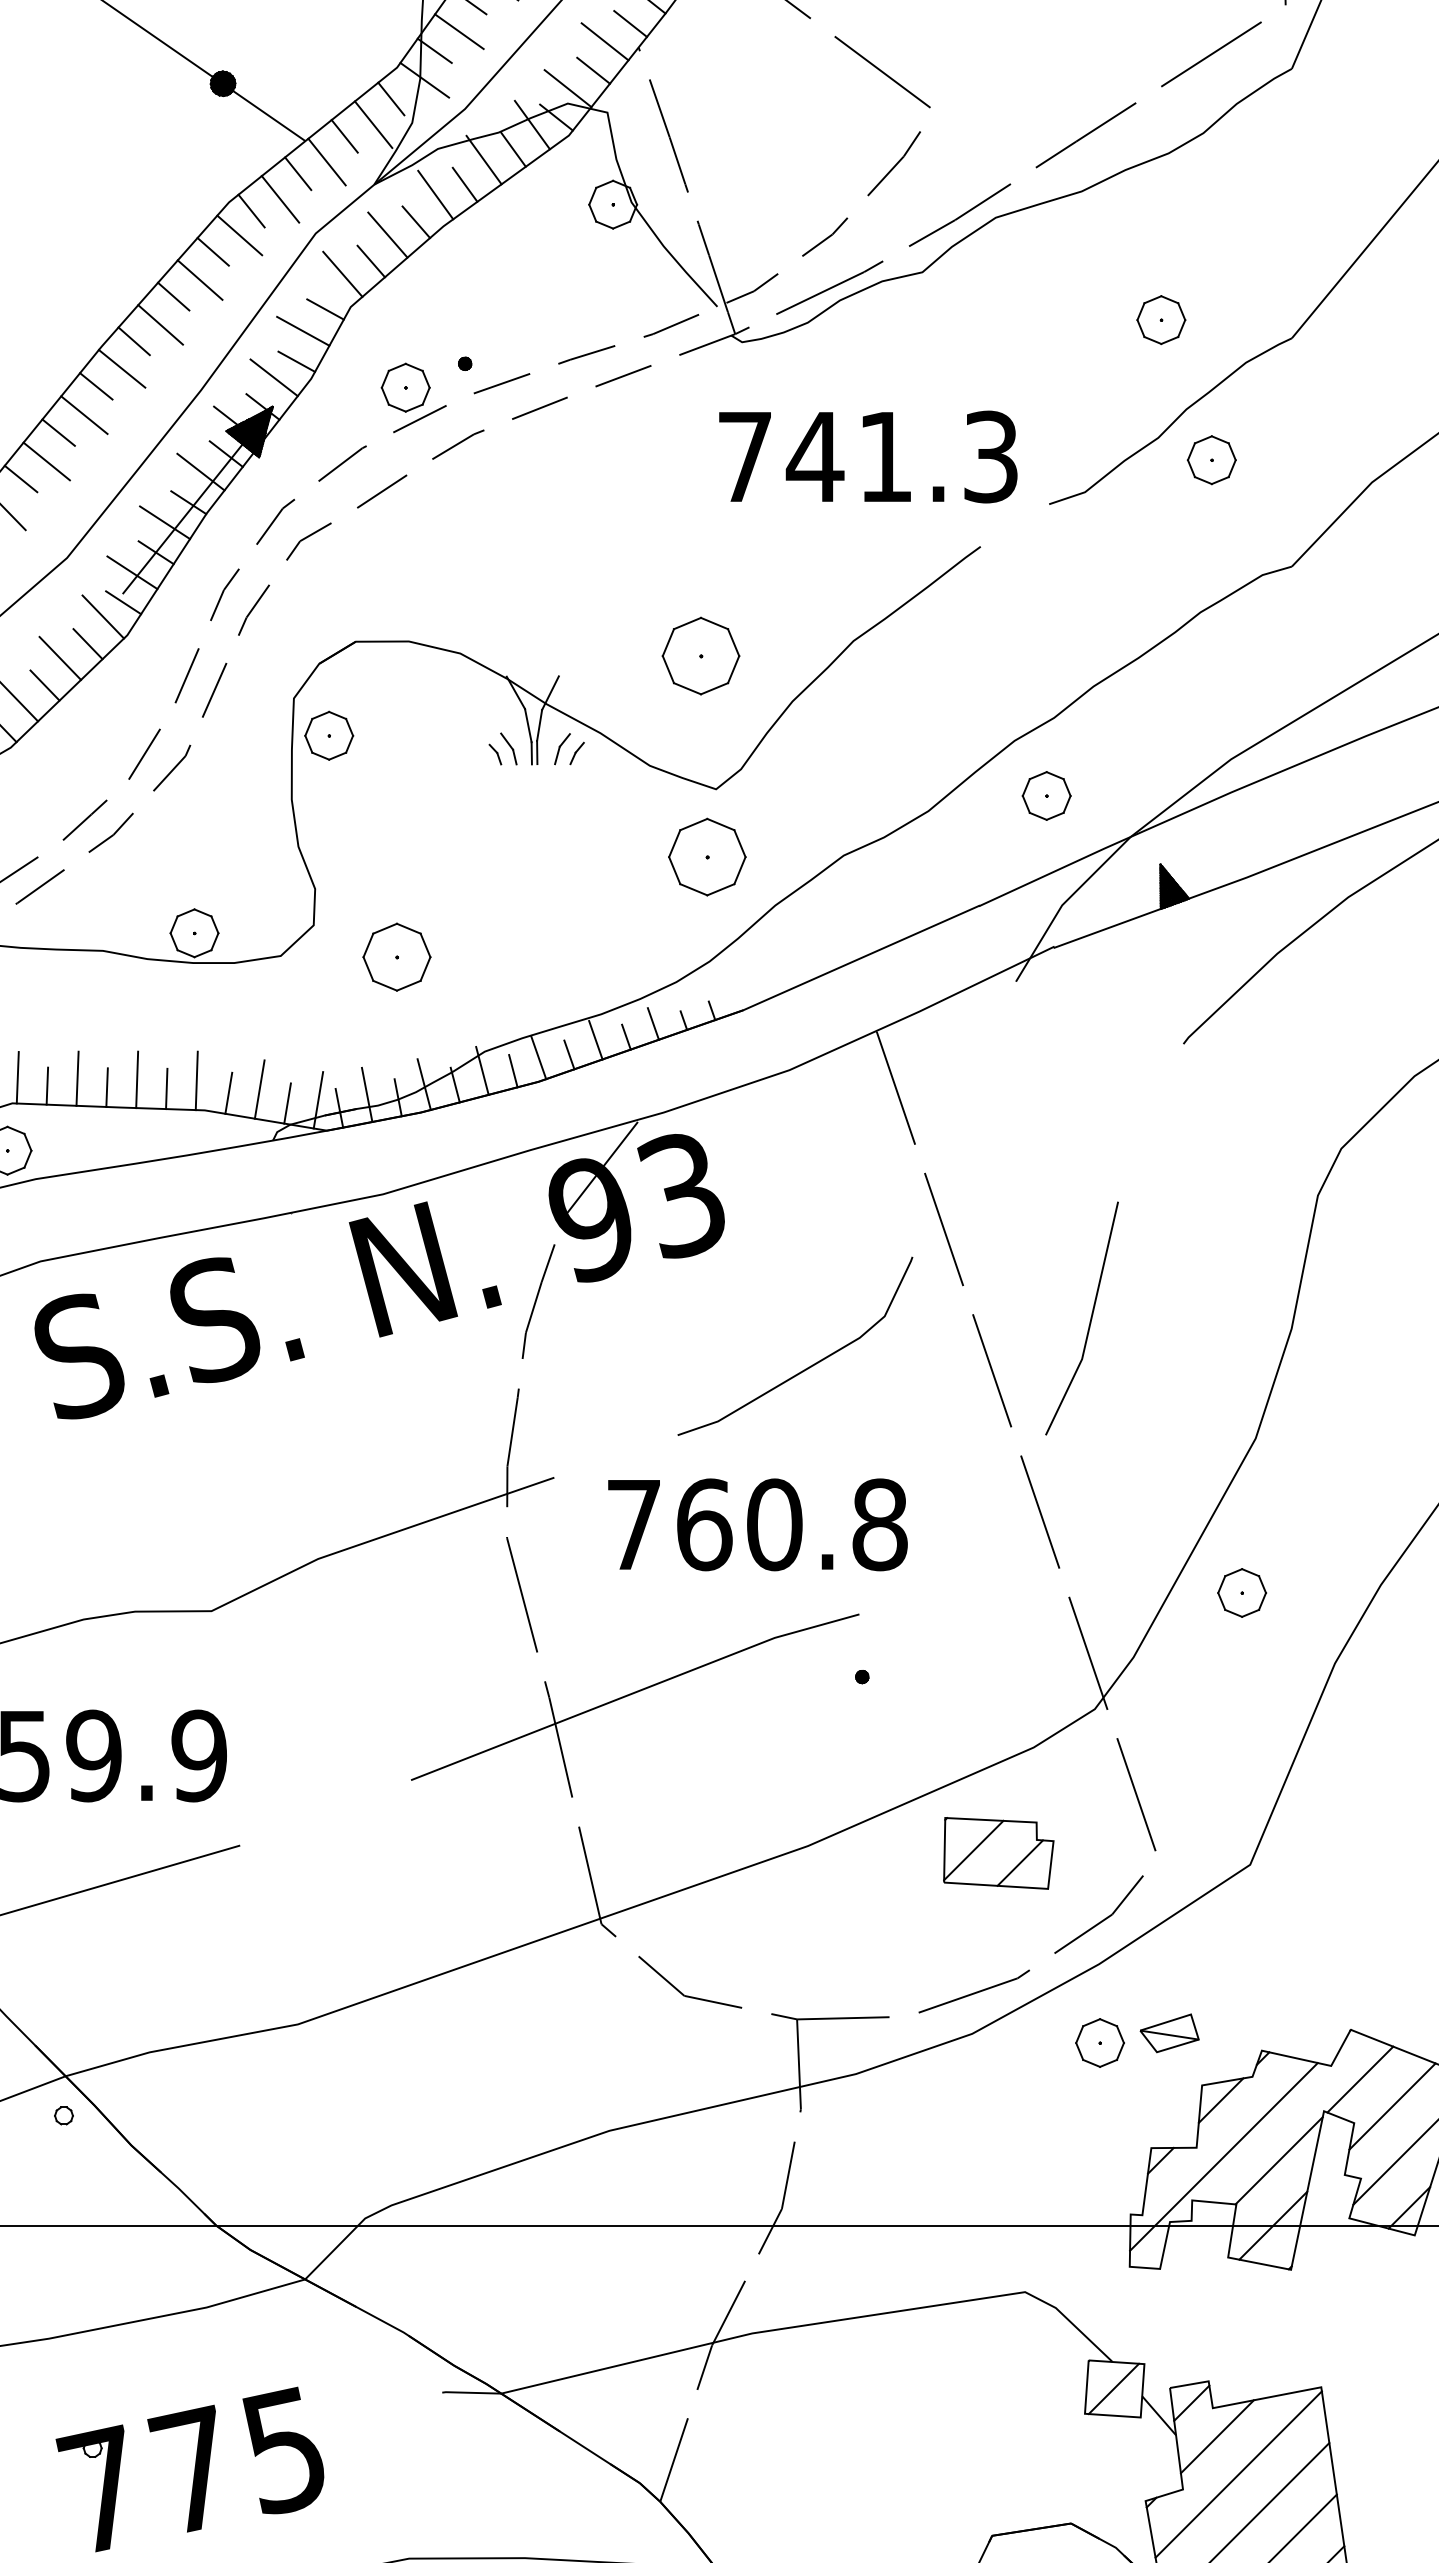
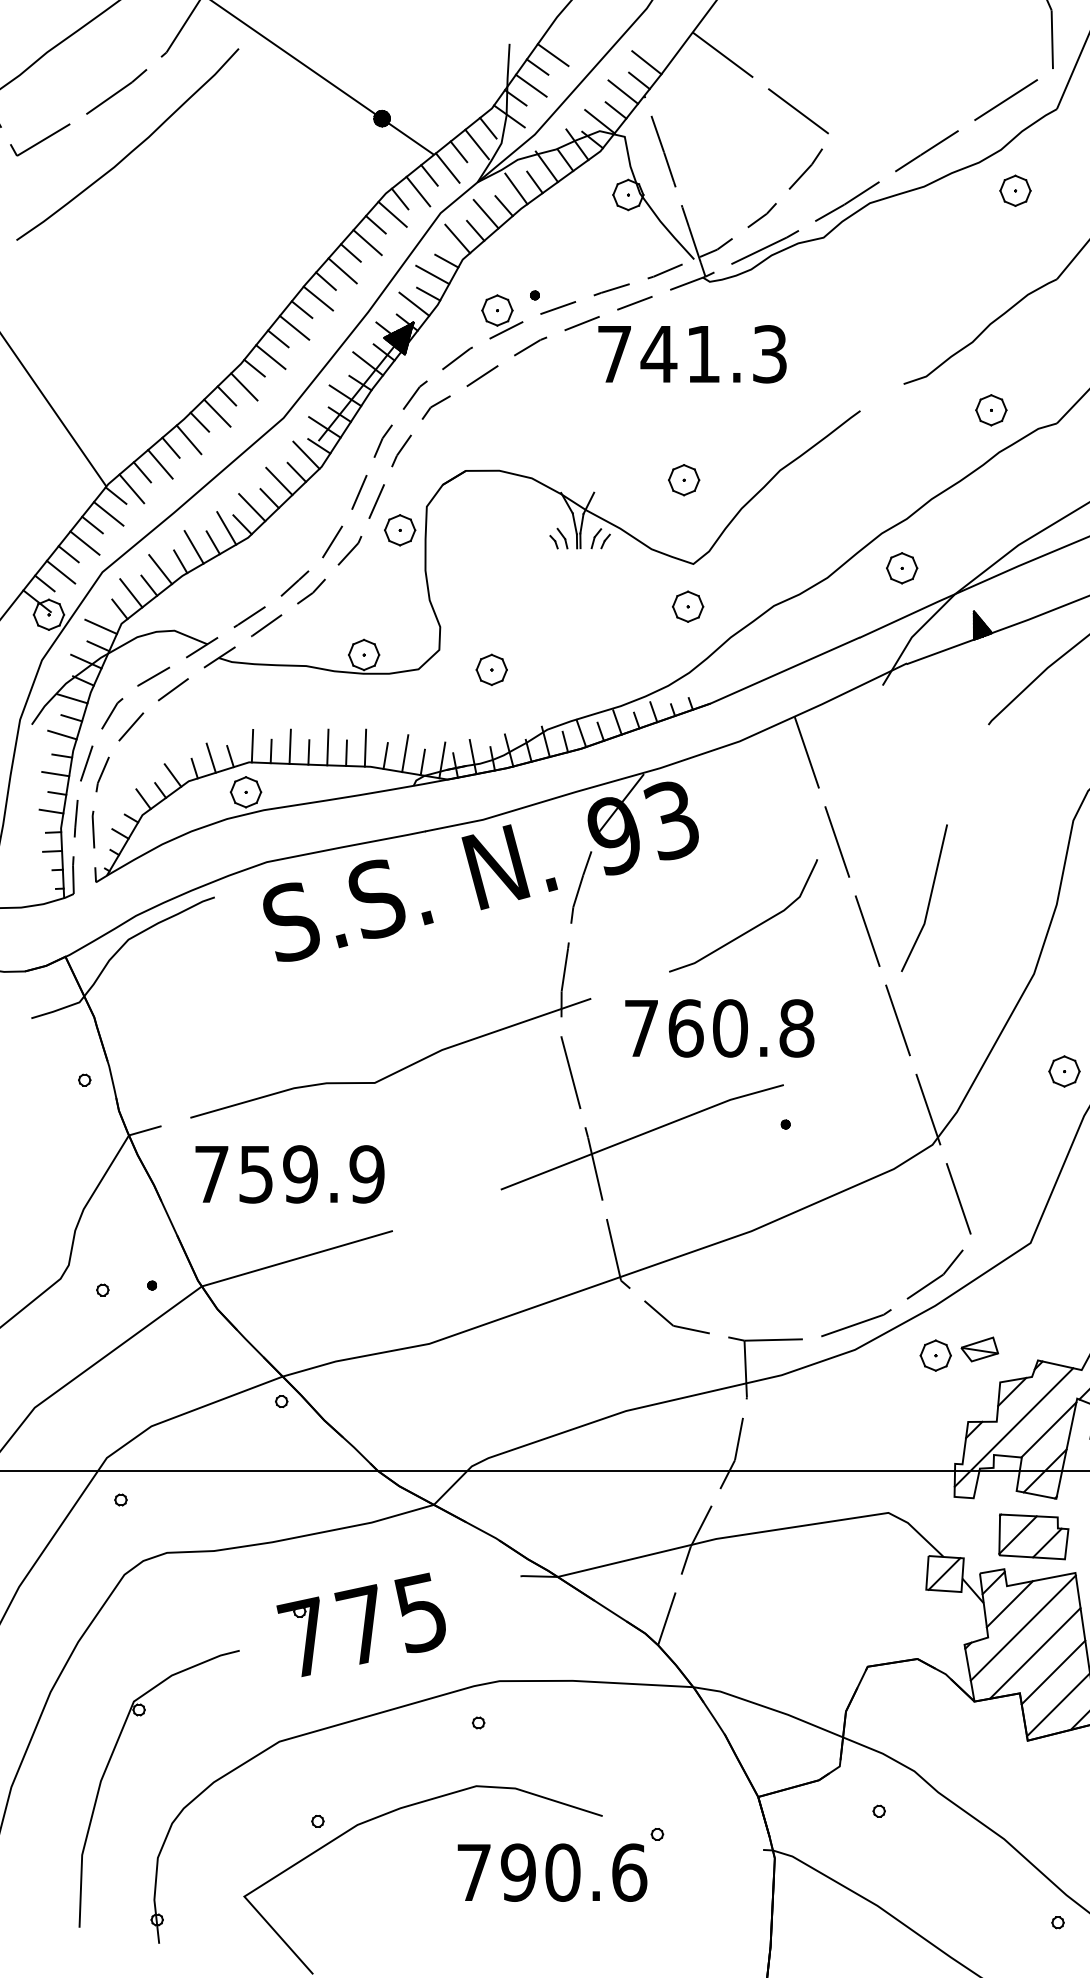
part: (1161, 319) -> (1015, 190), moved
text: (868, 457) -> (692, 354), moved
part: (1212, 460) -> (991, 410), moved
part: (702, 656) -> (684, 480), size x0.62
part: (329, 736) -> (400, 530), moved
part: (708, 856) -> (688, 606), size x0.62
part: (396, 956) -> (491, 669), size x0.71
part: (1242, 1593) -> (1064, 1071), moved
part: (998, 1852) -> (1033, 1536), moved

